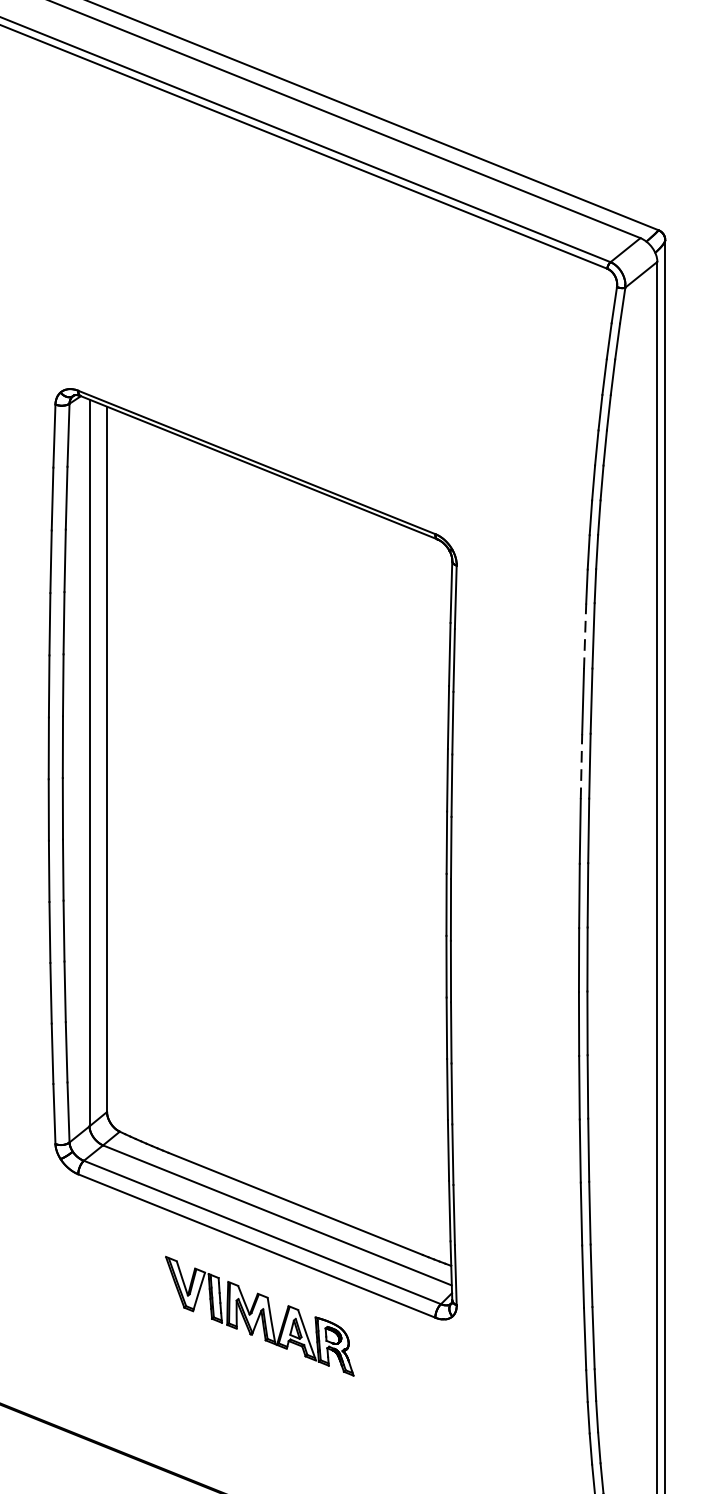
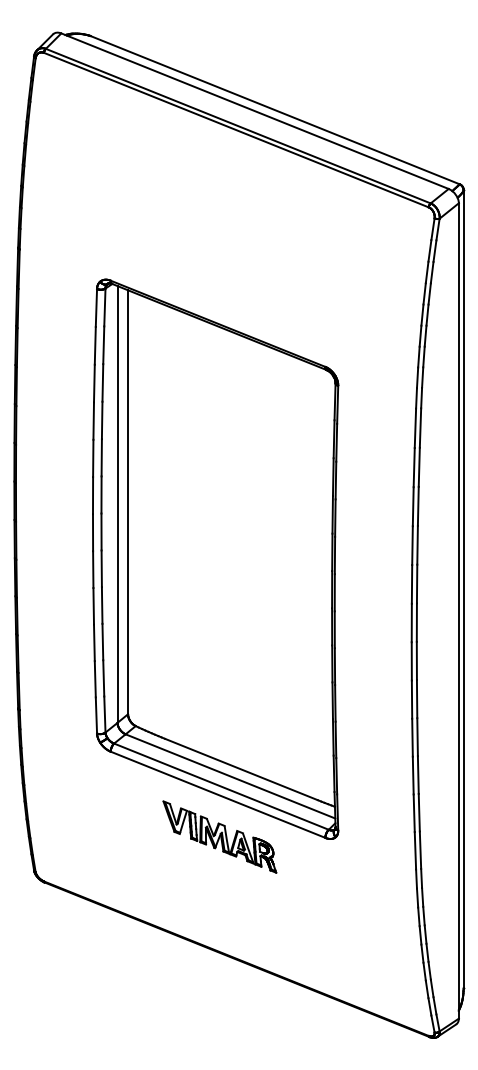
line: (585, 636) -> (415, 428), dashed -> solid
line: (581, 766) -> (413, 506), dashed -> solid

